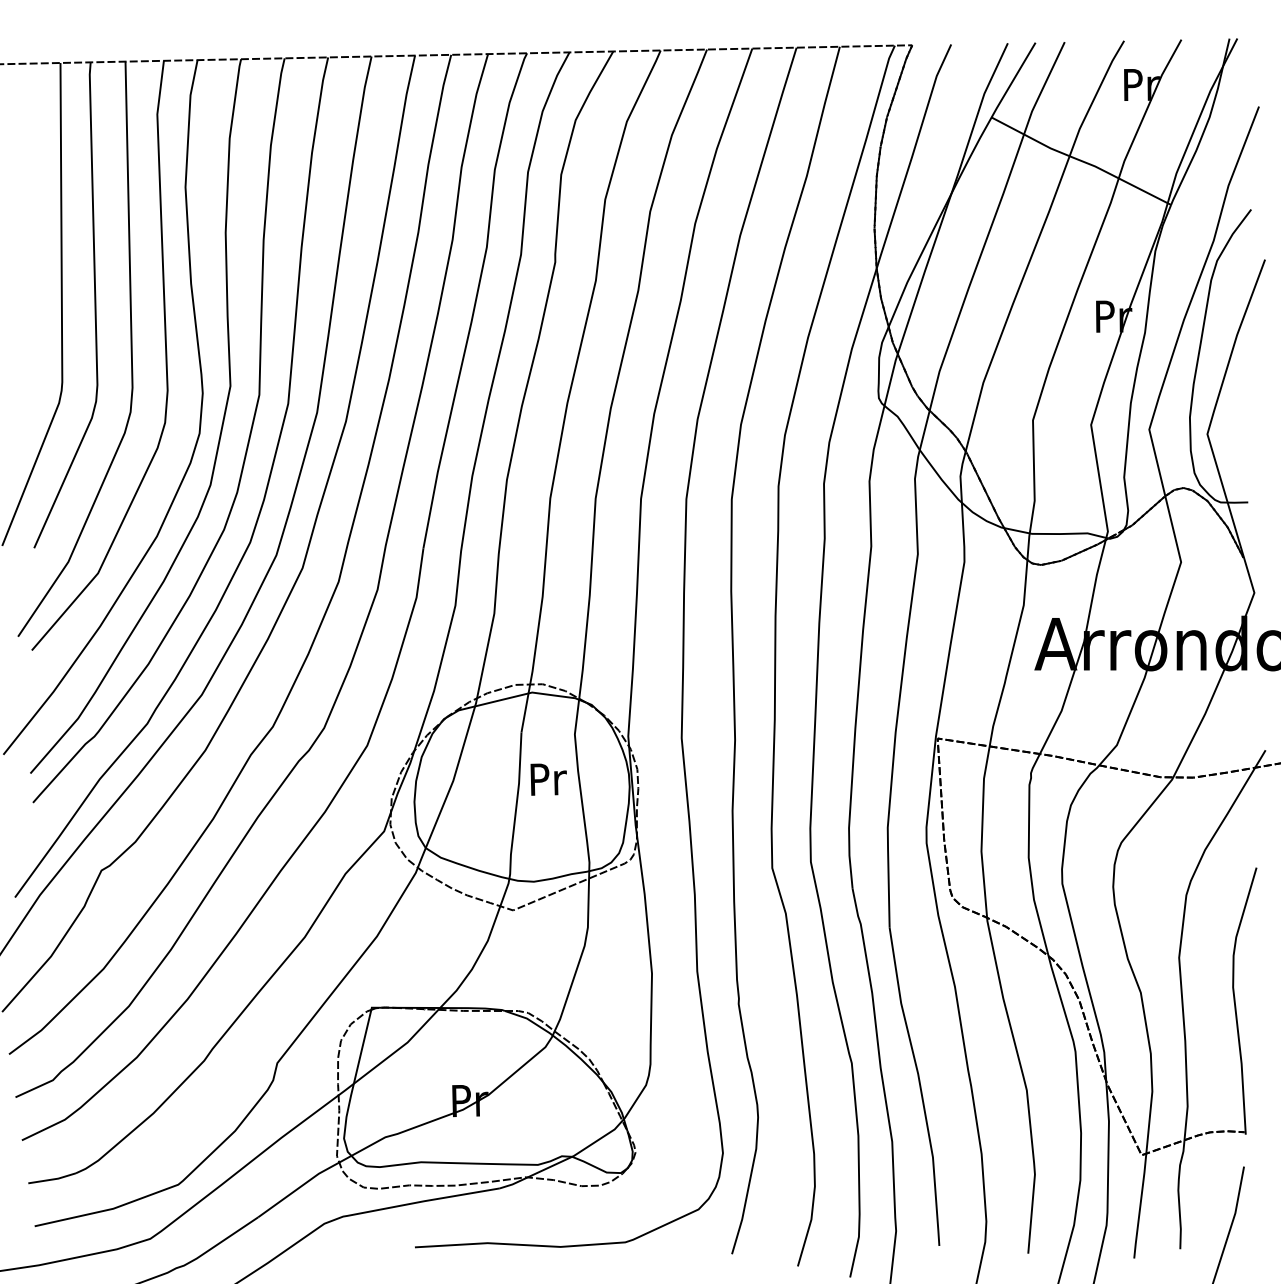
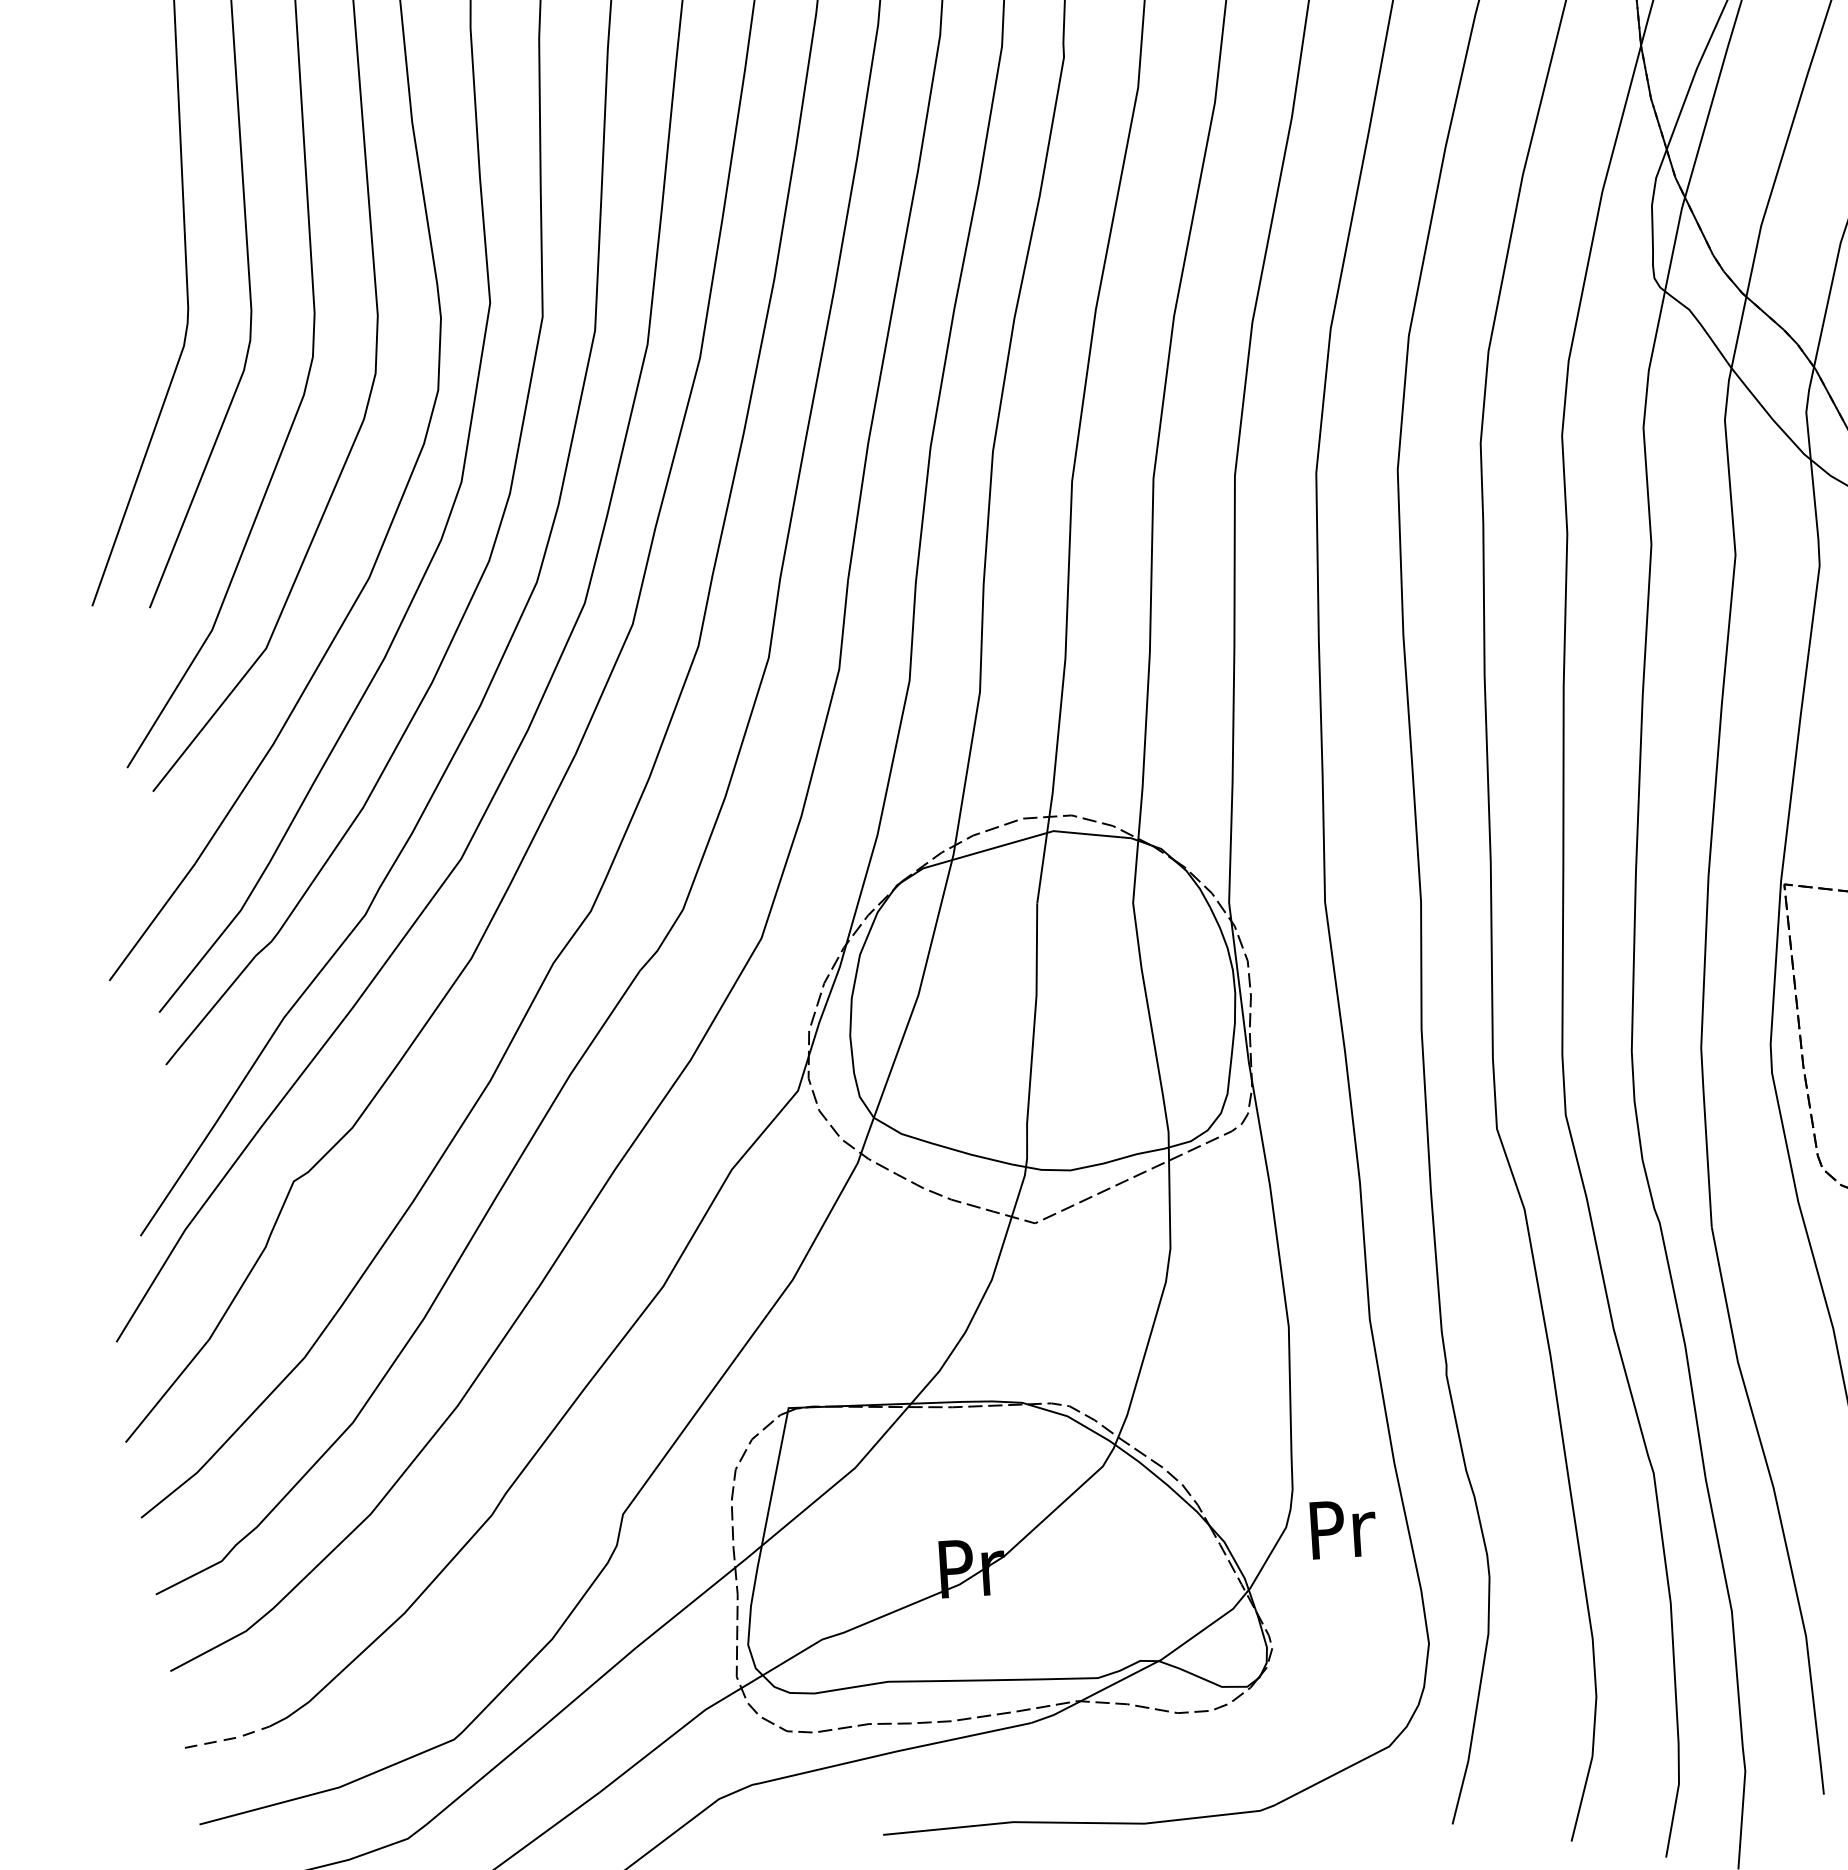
text: (548, 779) -> (1342, 1529), moved
line: (53, 1179) -> (229, 1739), solid -> dashed

